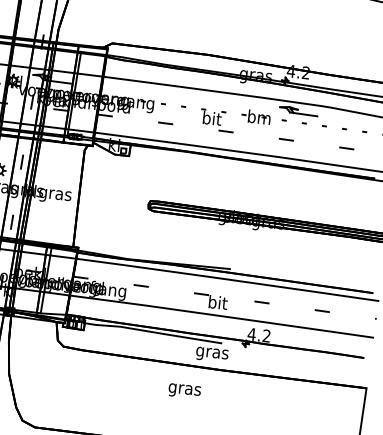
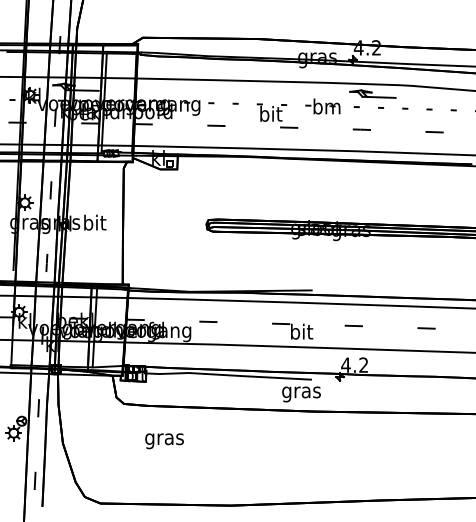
text: (55, 194) -> (94, 224), gras -> bit
text: (184, 391) -> (164, 441), moved

